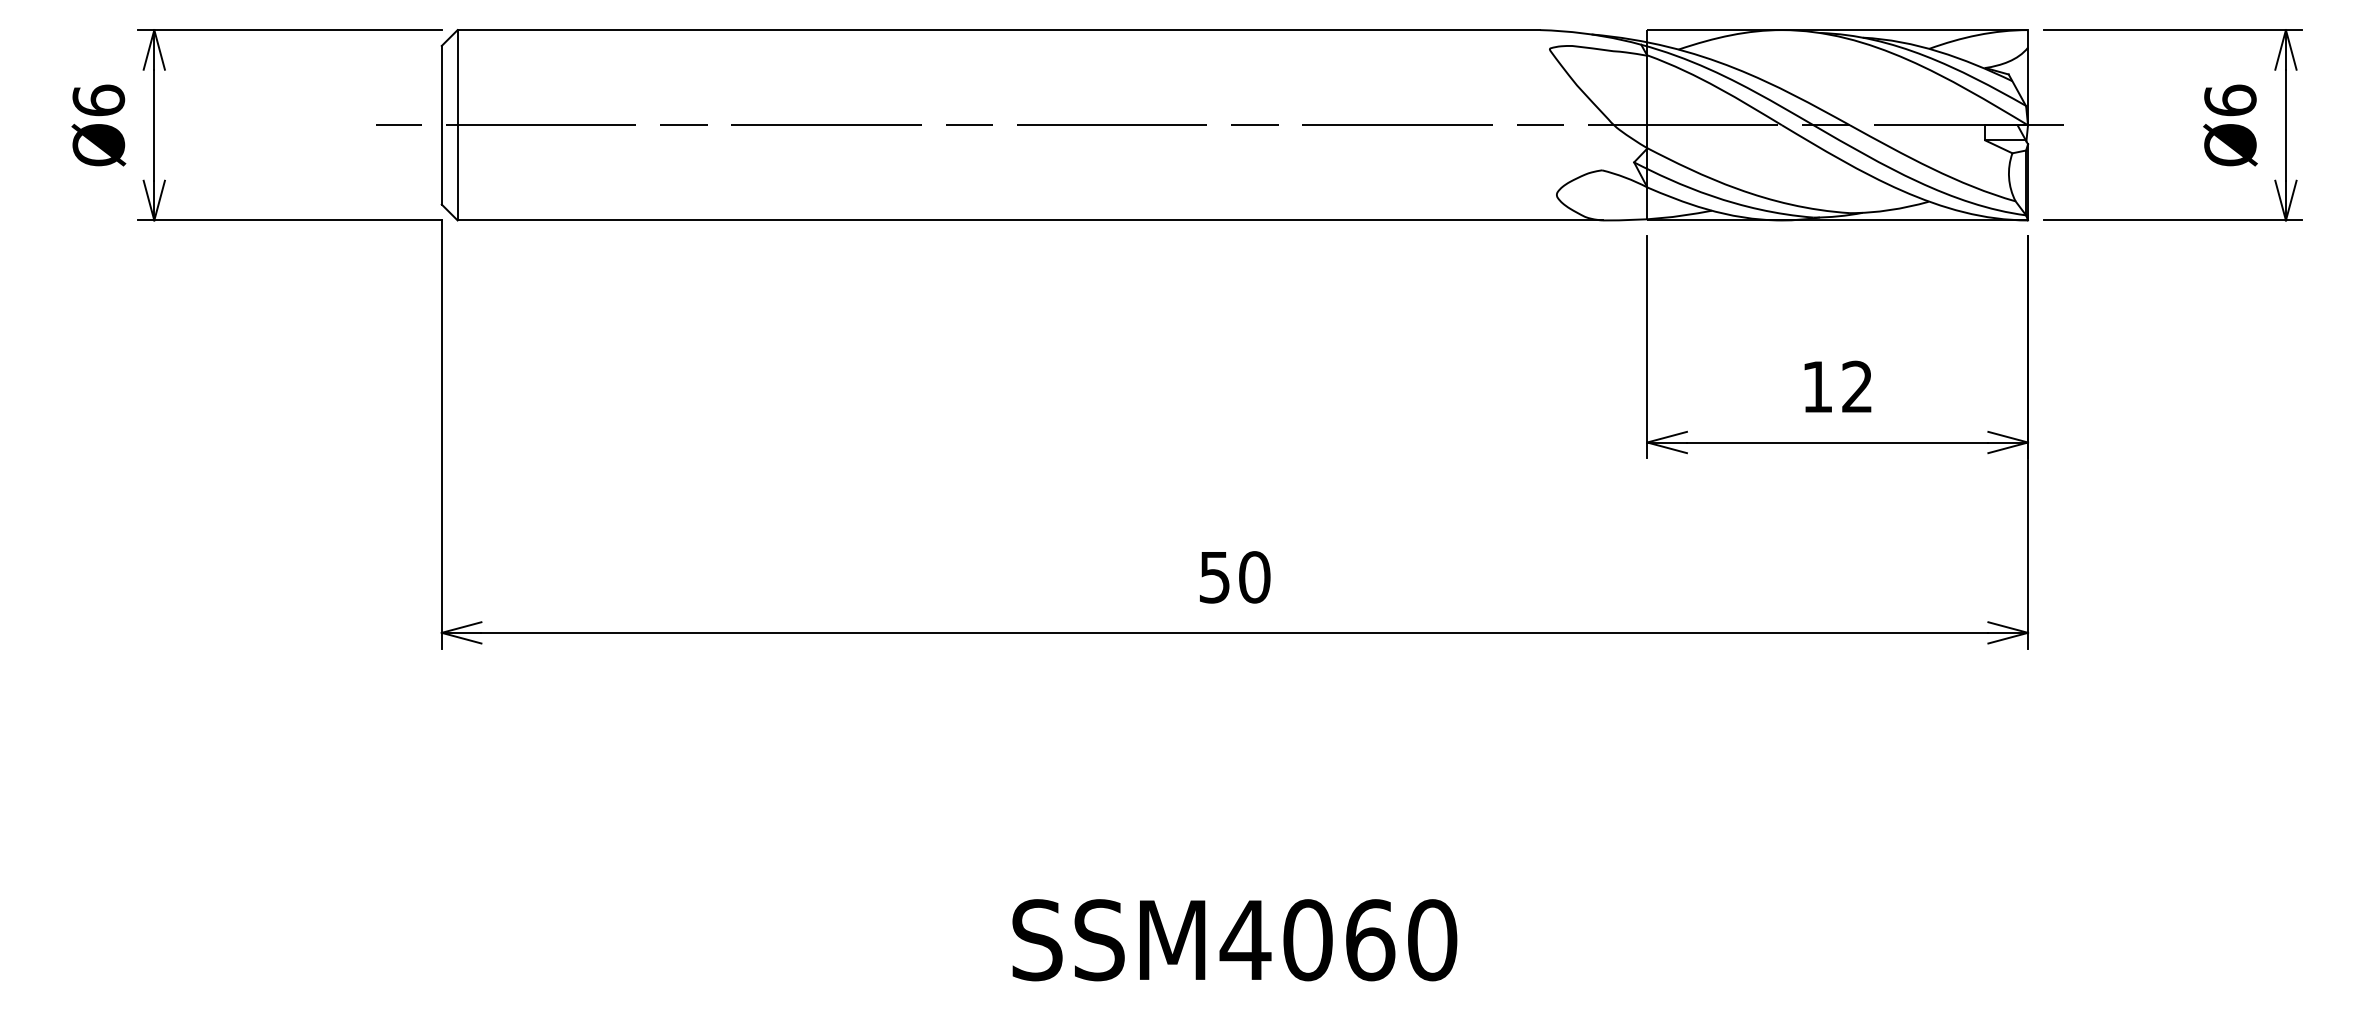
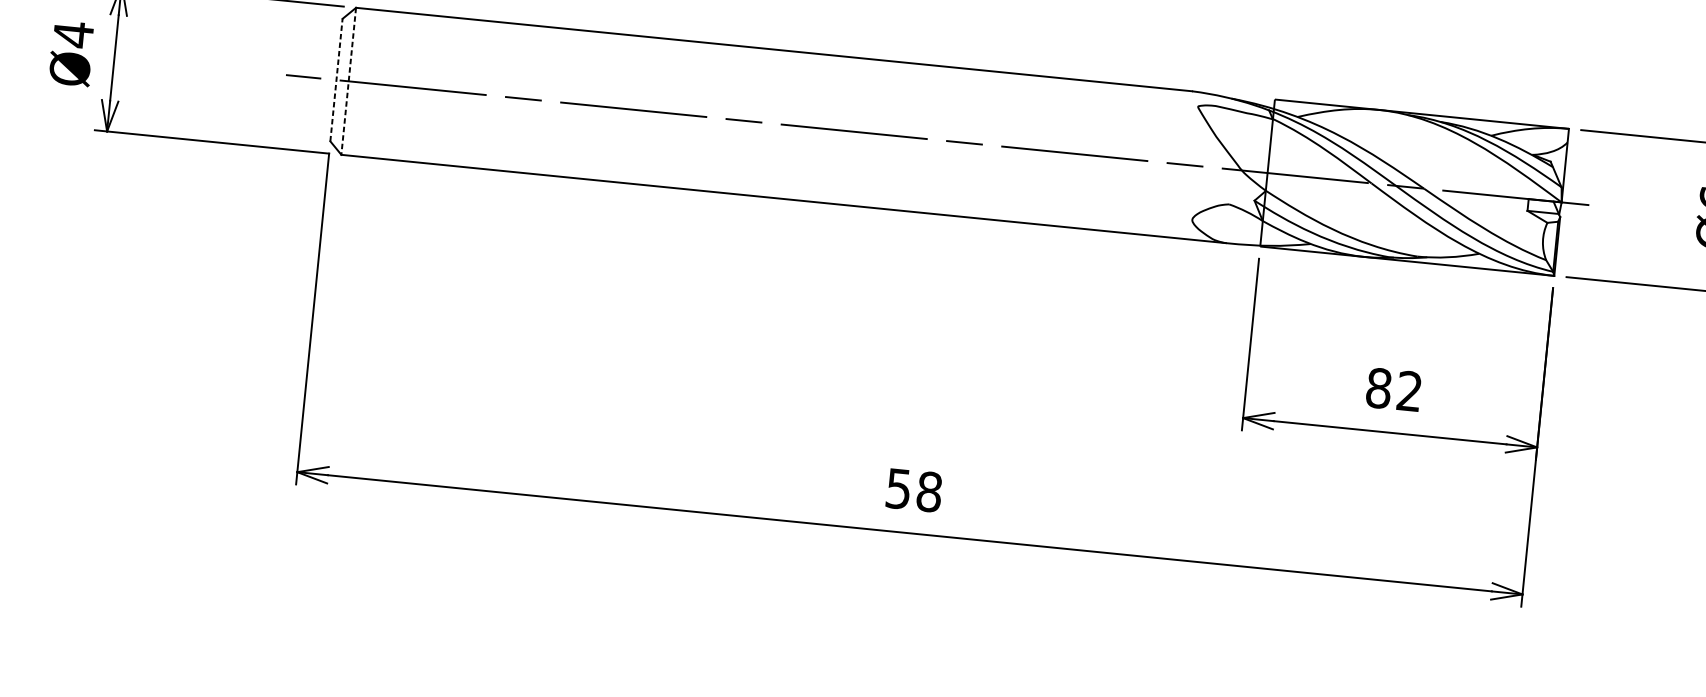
text: (98, 100) -> (73, 34), Ø6 -> Ø4
line: (441, 124) -> (336, 79), solid -> dashed
line: (457, 125) -> (348, 81), solid -> dashed
text: (1817, 386) -> (1378, 387), 12 -> 82
text: (1254, 577) -> (929, 492), 50 -> 58

